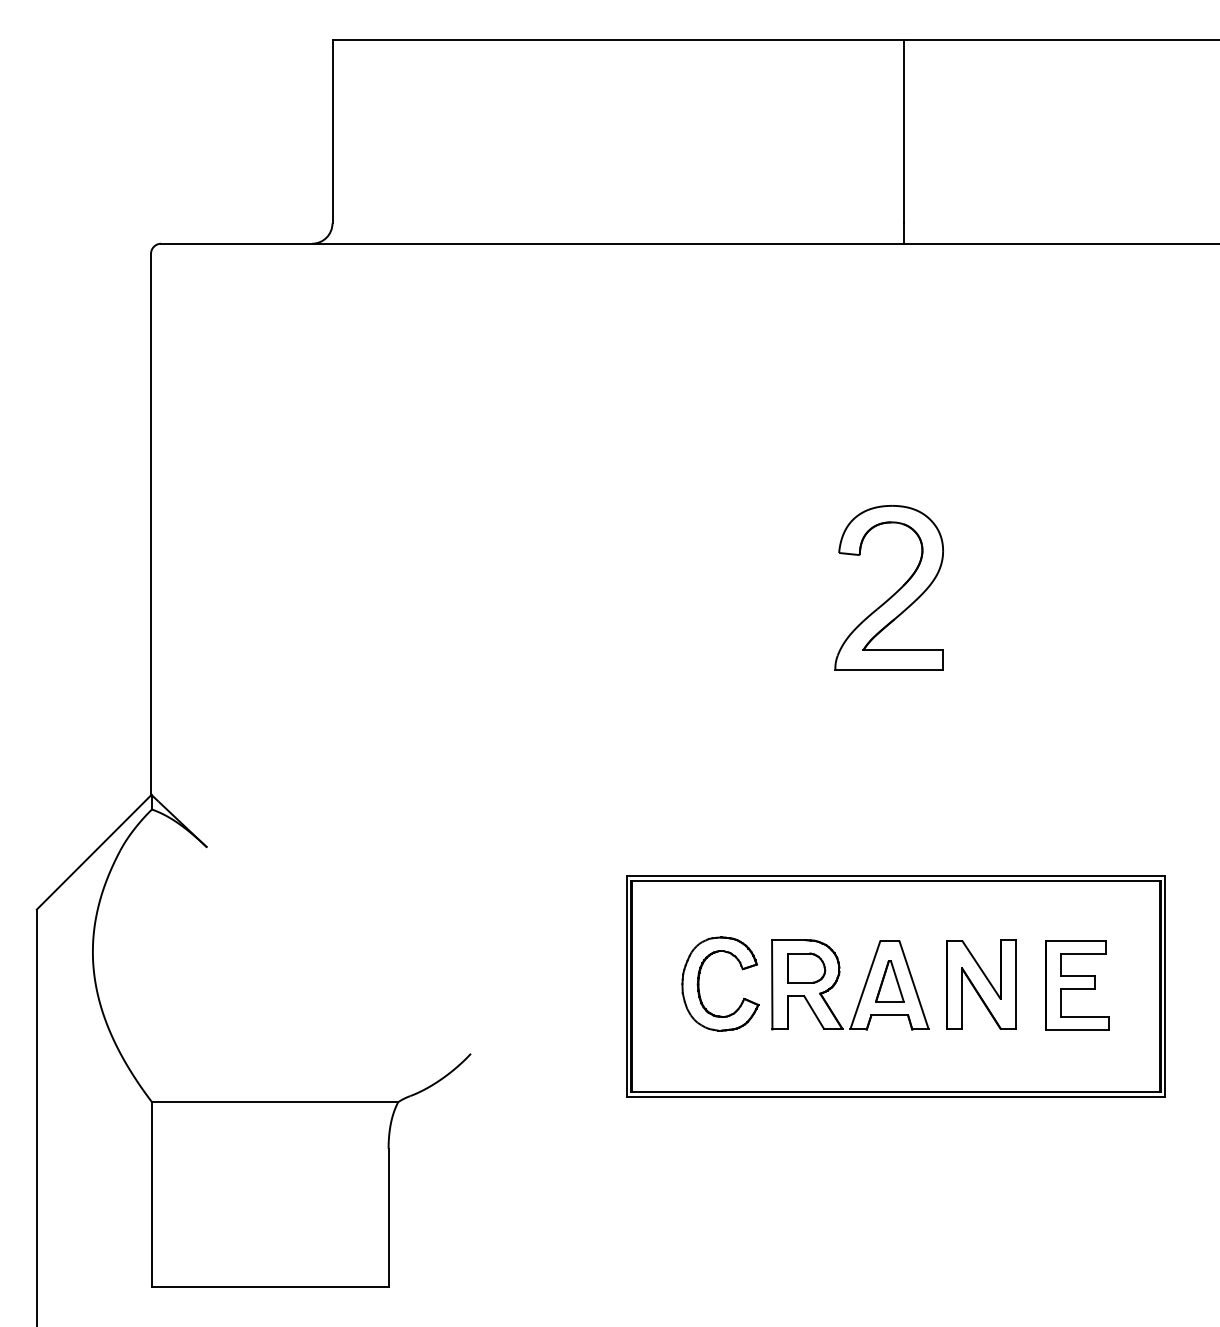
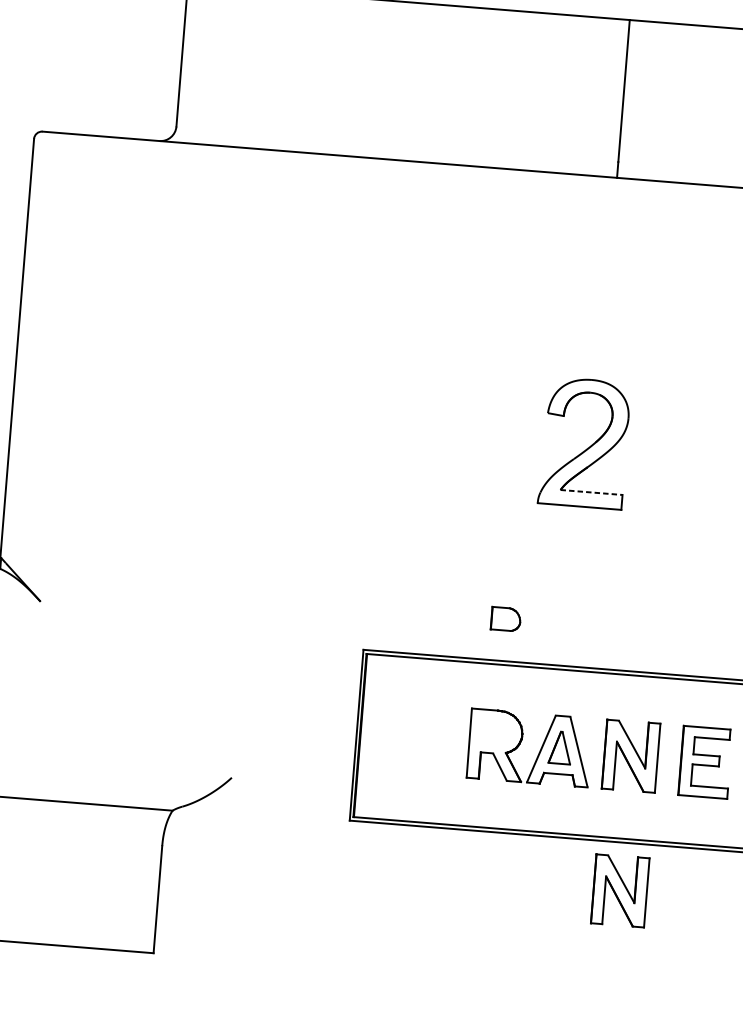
line: (903, 650) -> (591, 492), solid -> dashed
part: (806, 967) -> (505, 618), moved
part: (699, 983) -> (413, 737), removed
part: (981, 1158) -> (620, 890), added

